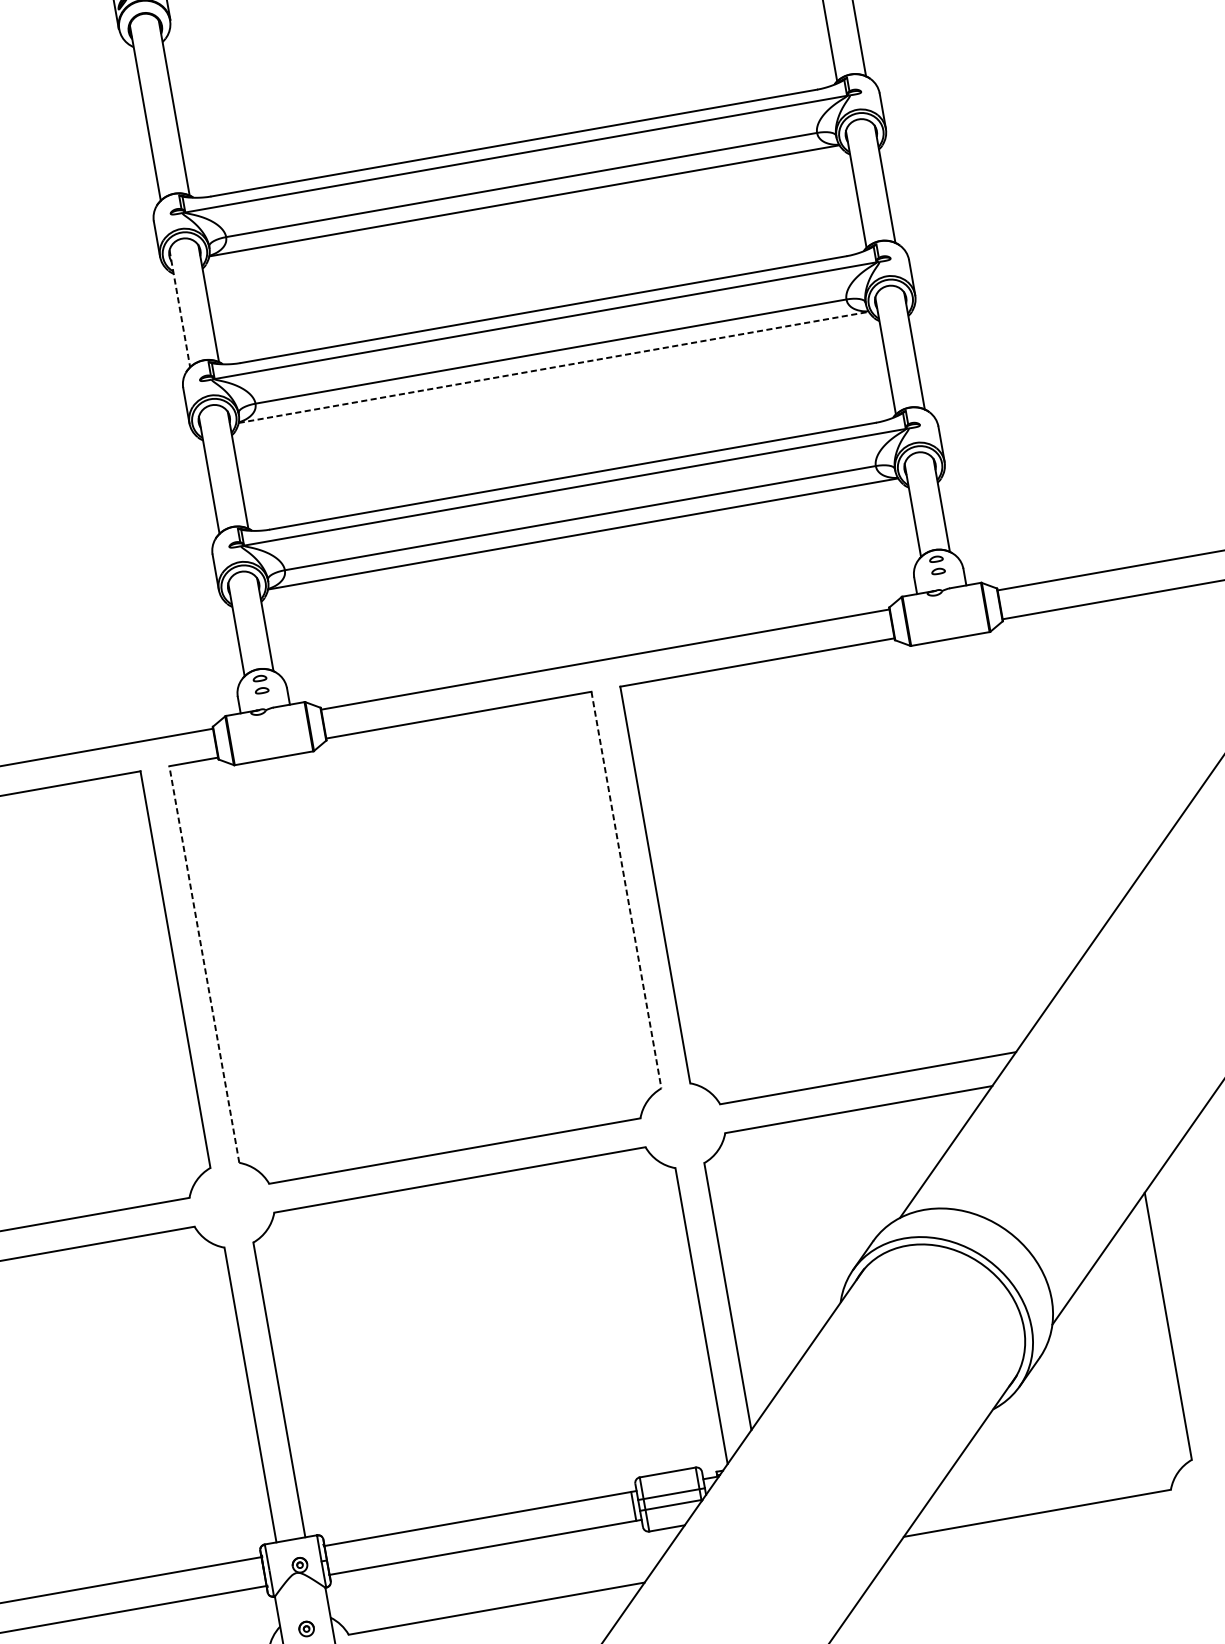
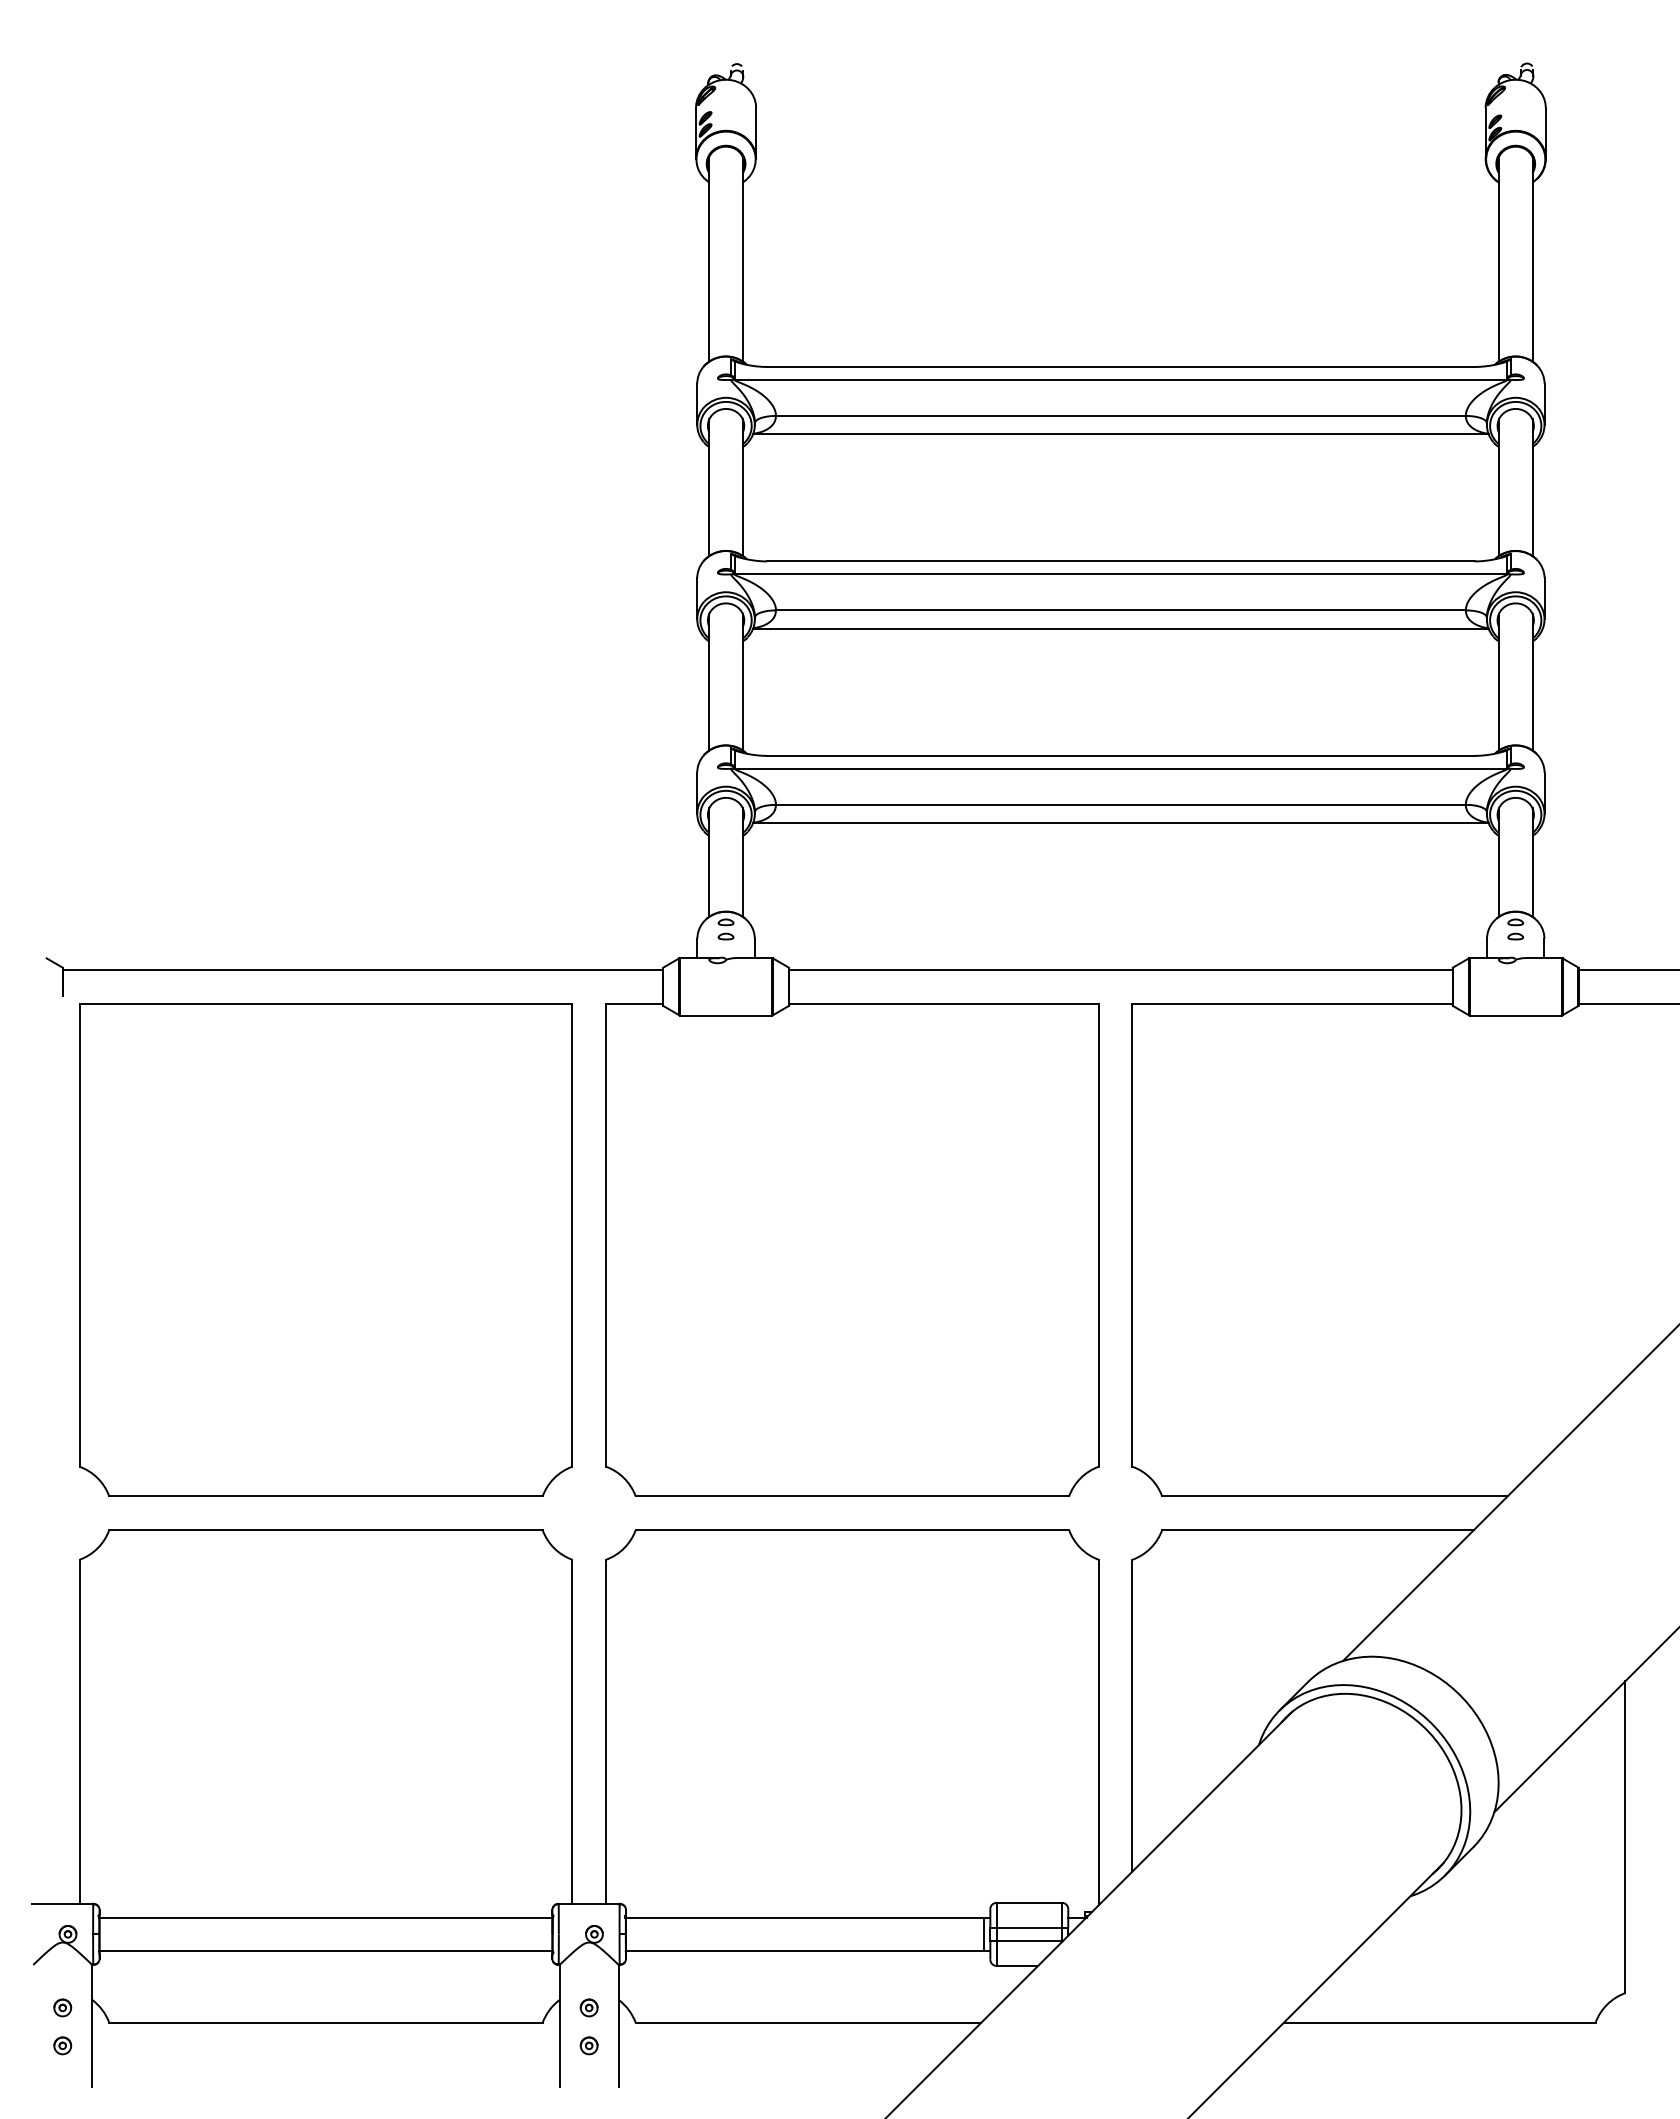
line: (180, 309) -> (709, 488), dashed -> solid
line: (553, 367) -> (1120, 628), dashed -> solid
line: (626, 890) -> (1098, 1235), dashed -> solid
line: (204, 964) -> (606, 1235), dashed -> solid

